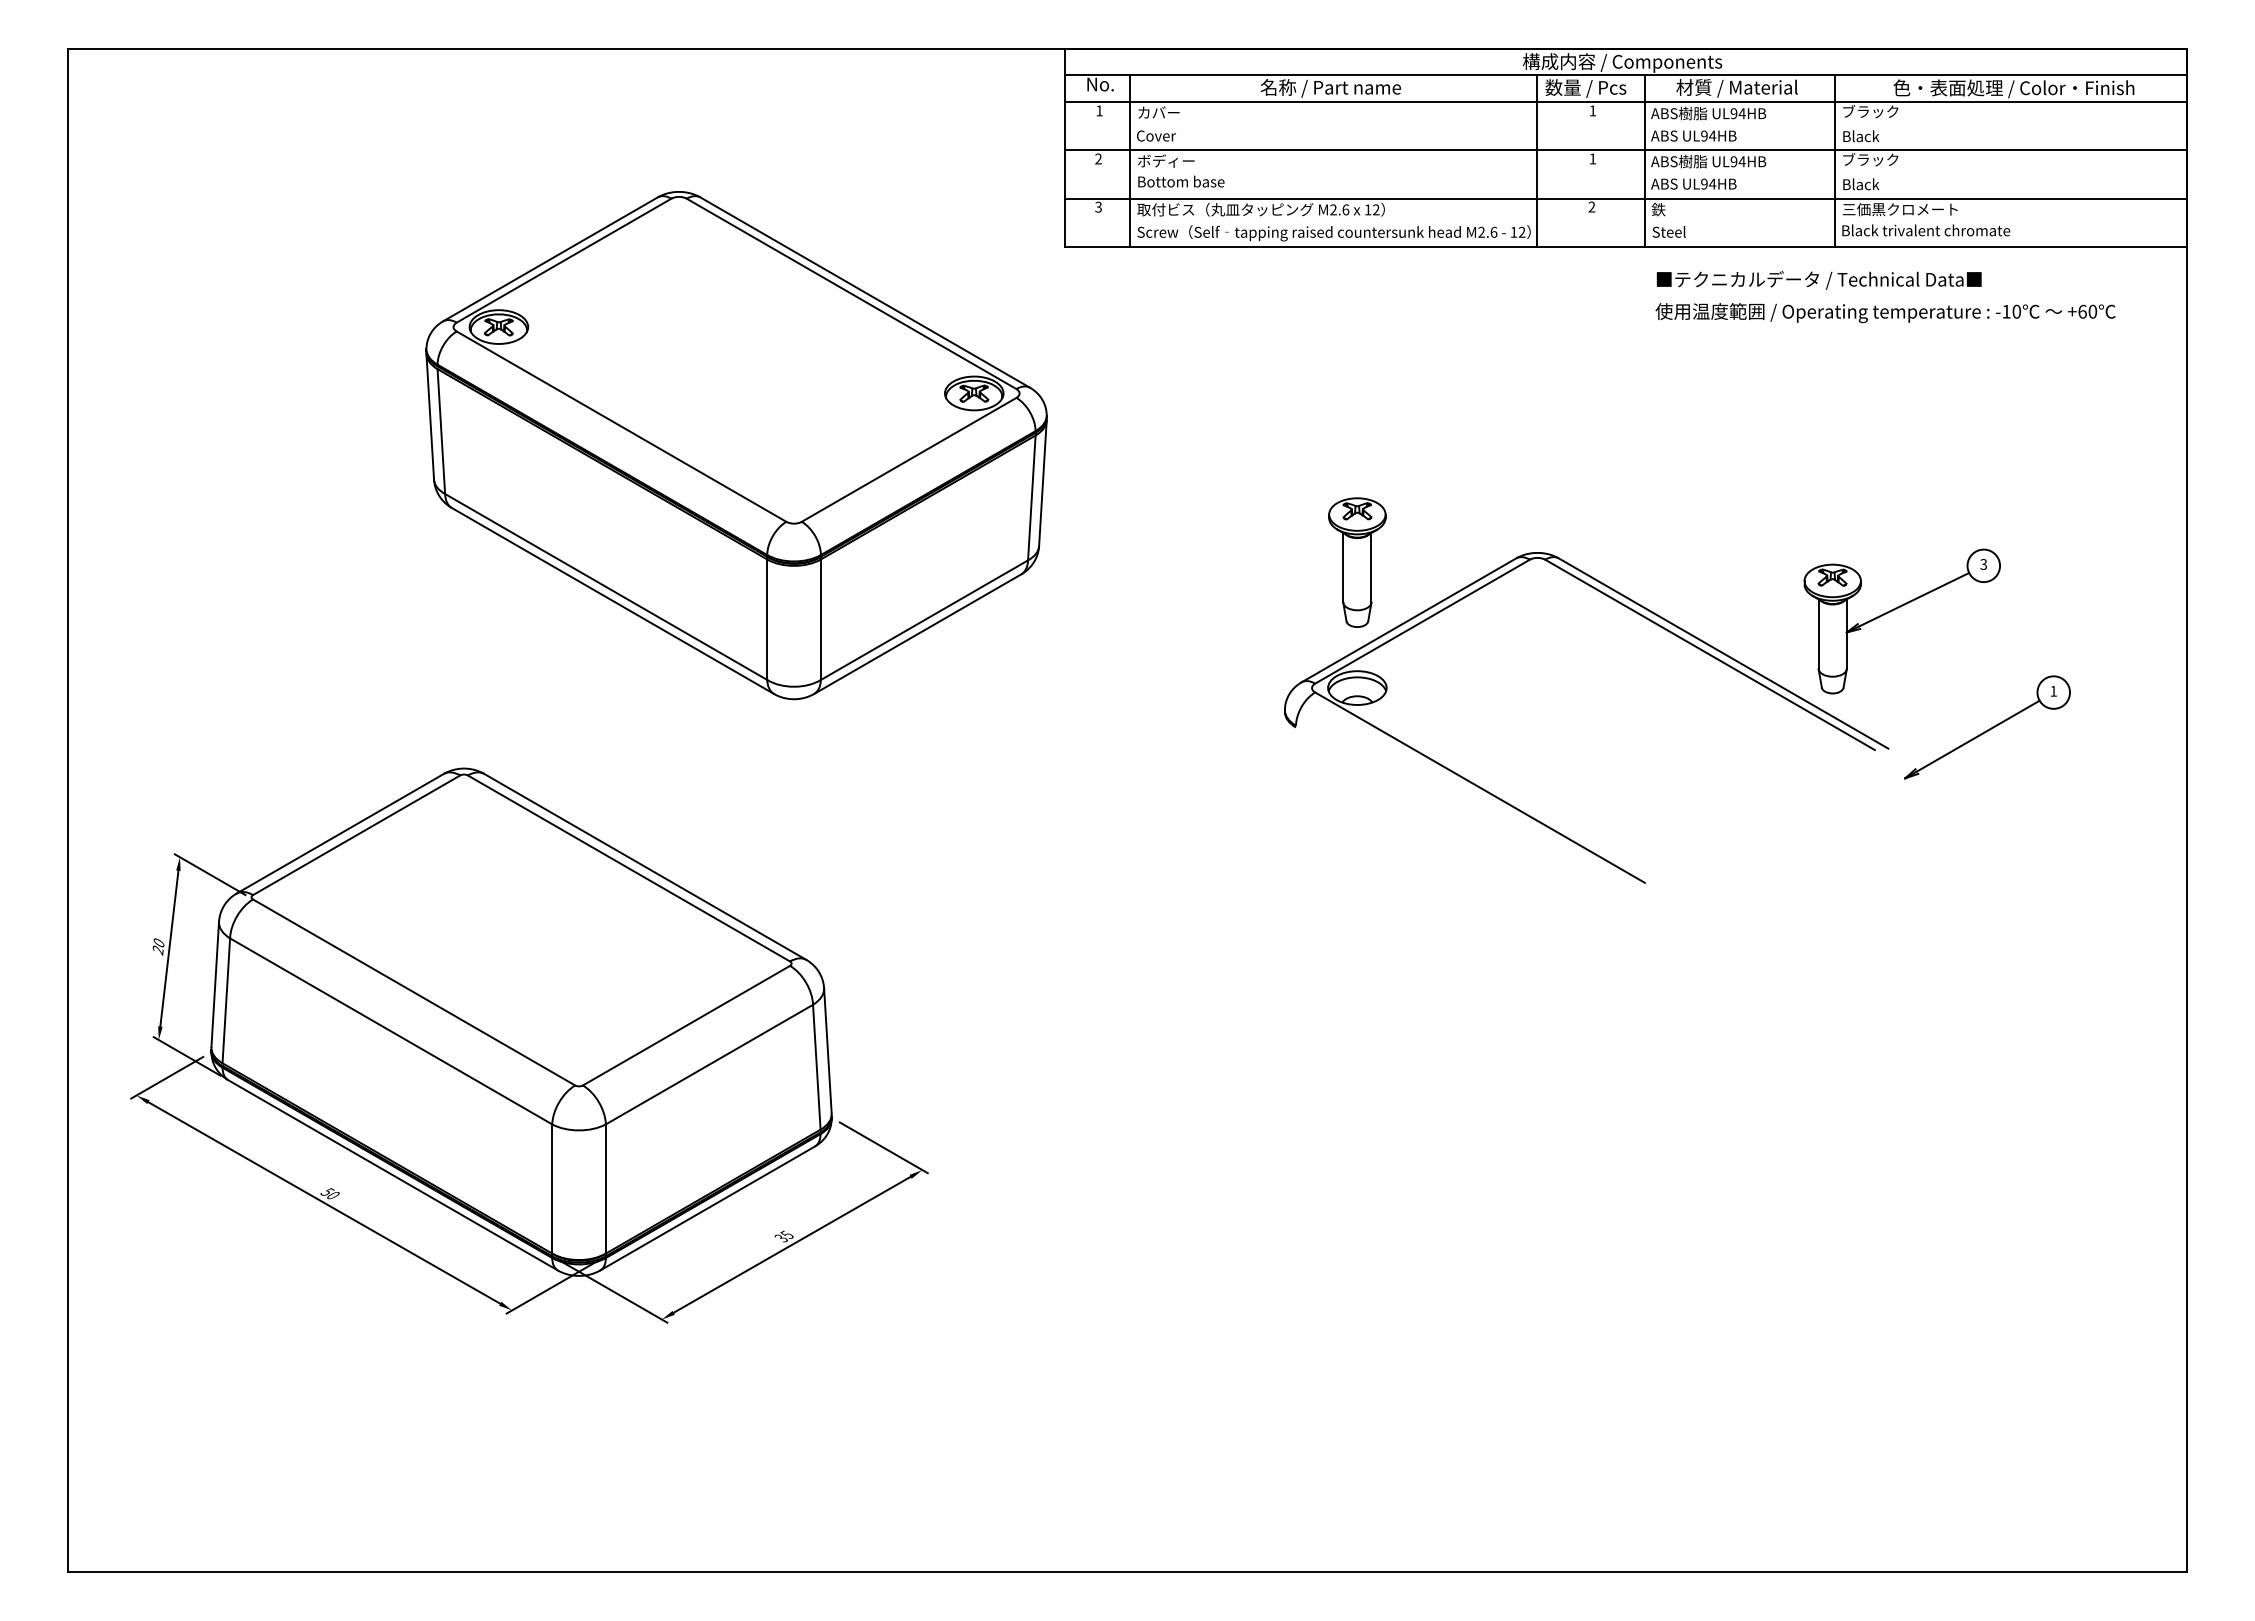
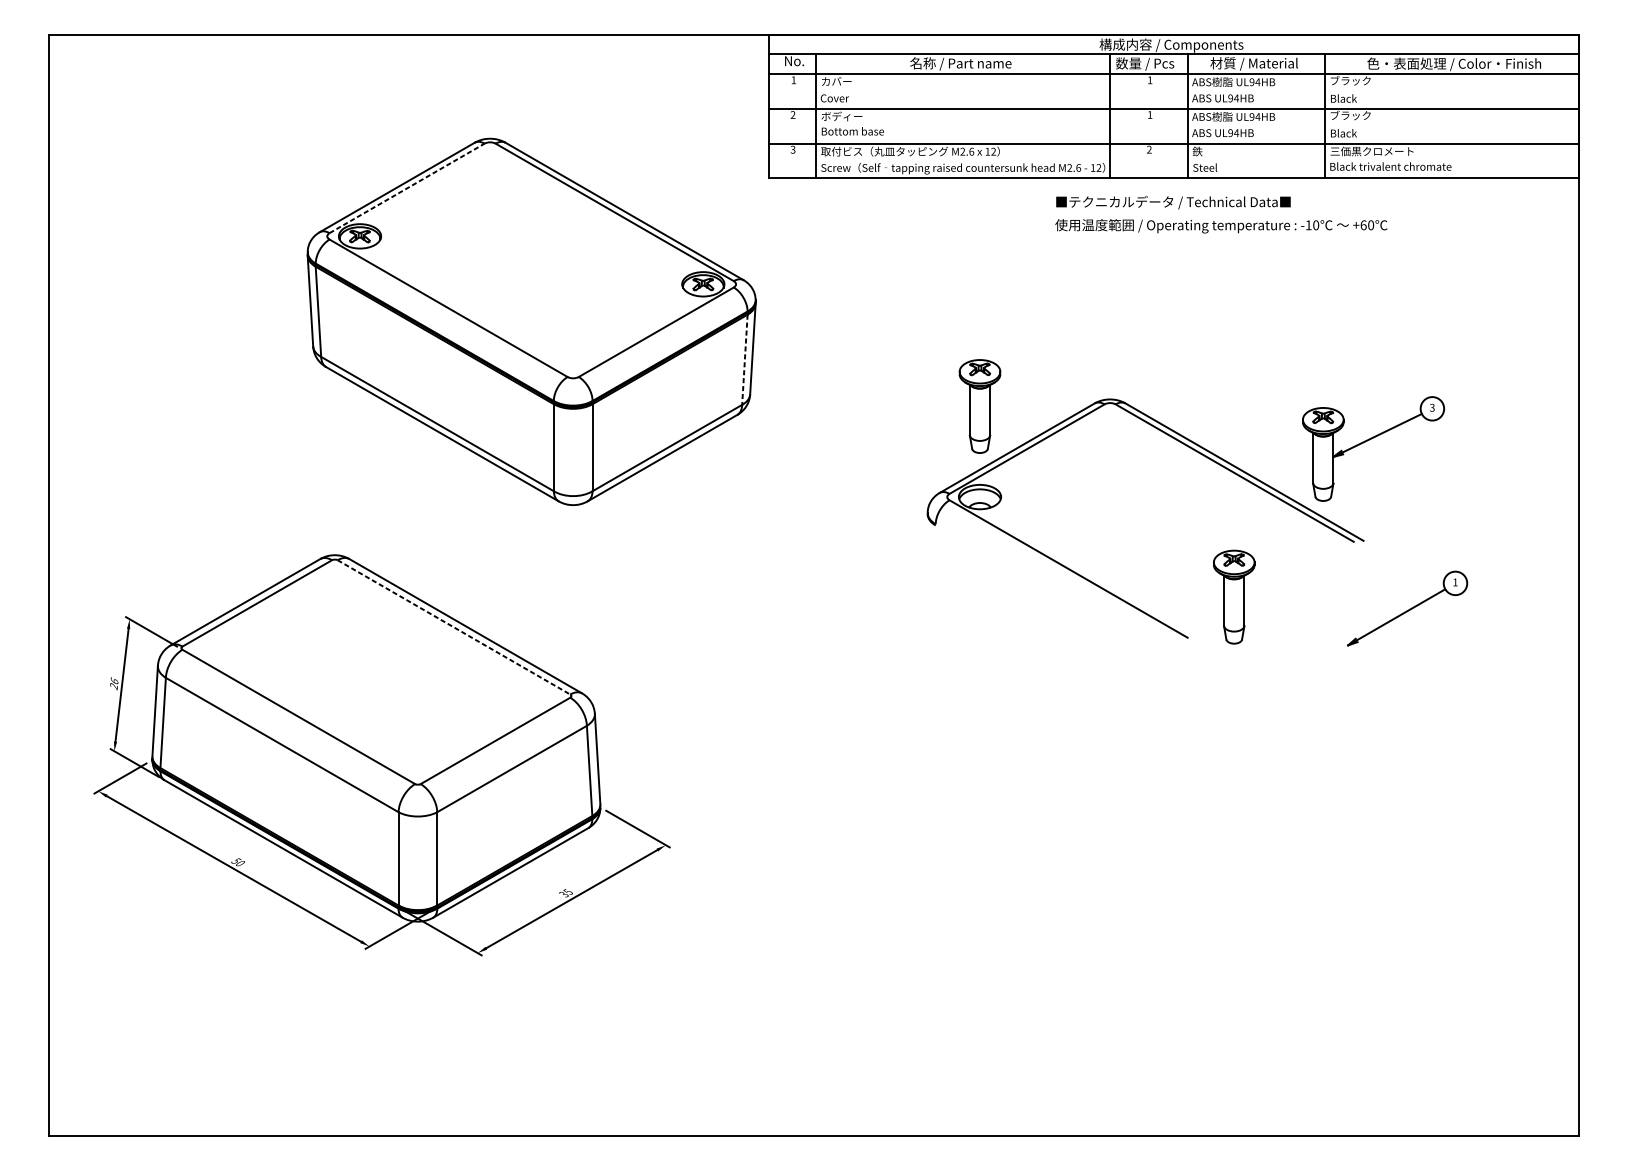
line: (564, 260) -> (407, 188), solid -> dashed
text: (1885, 297) -> (1221, 215), moved
line: (1031, 497) -> (744, 359), solid -> dashed
part: (1987, 727) -> (1407, 608), moved
part: (1709, 826) -> (1234, 597), added
line: (628, 868) -> (453, 627), solid -> dashed
text: (158, 942) -> (114, 680), 20 -> 26

